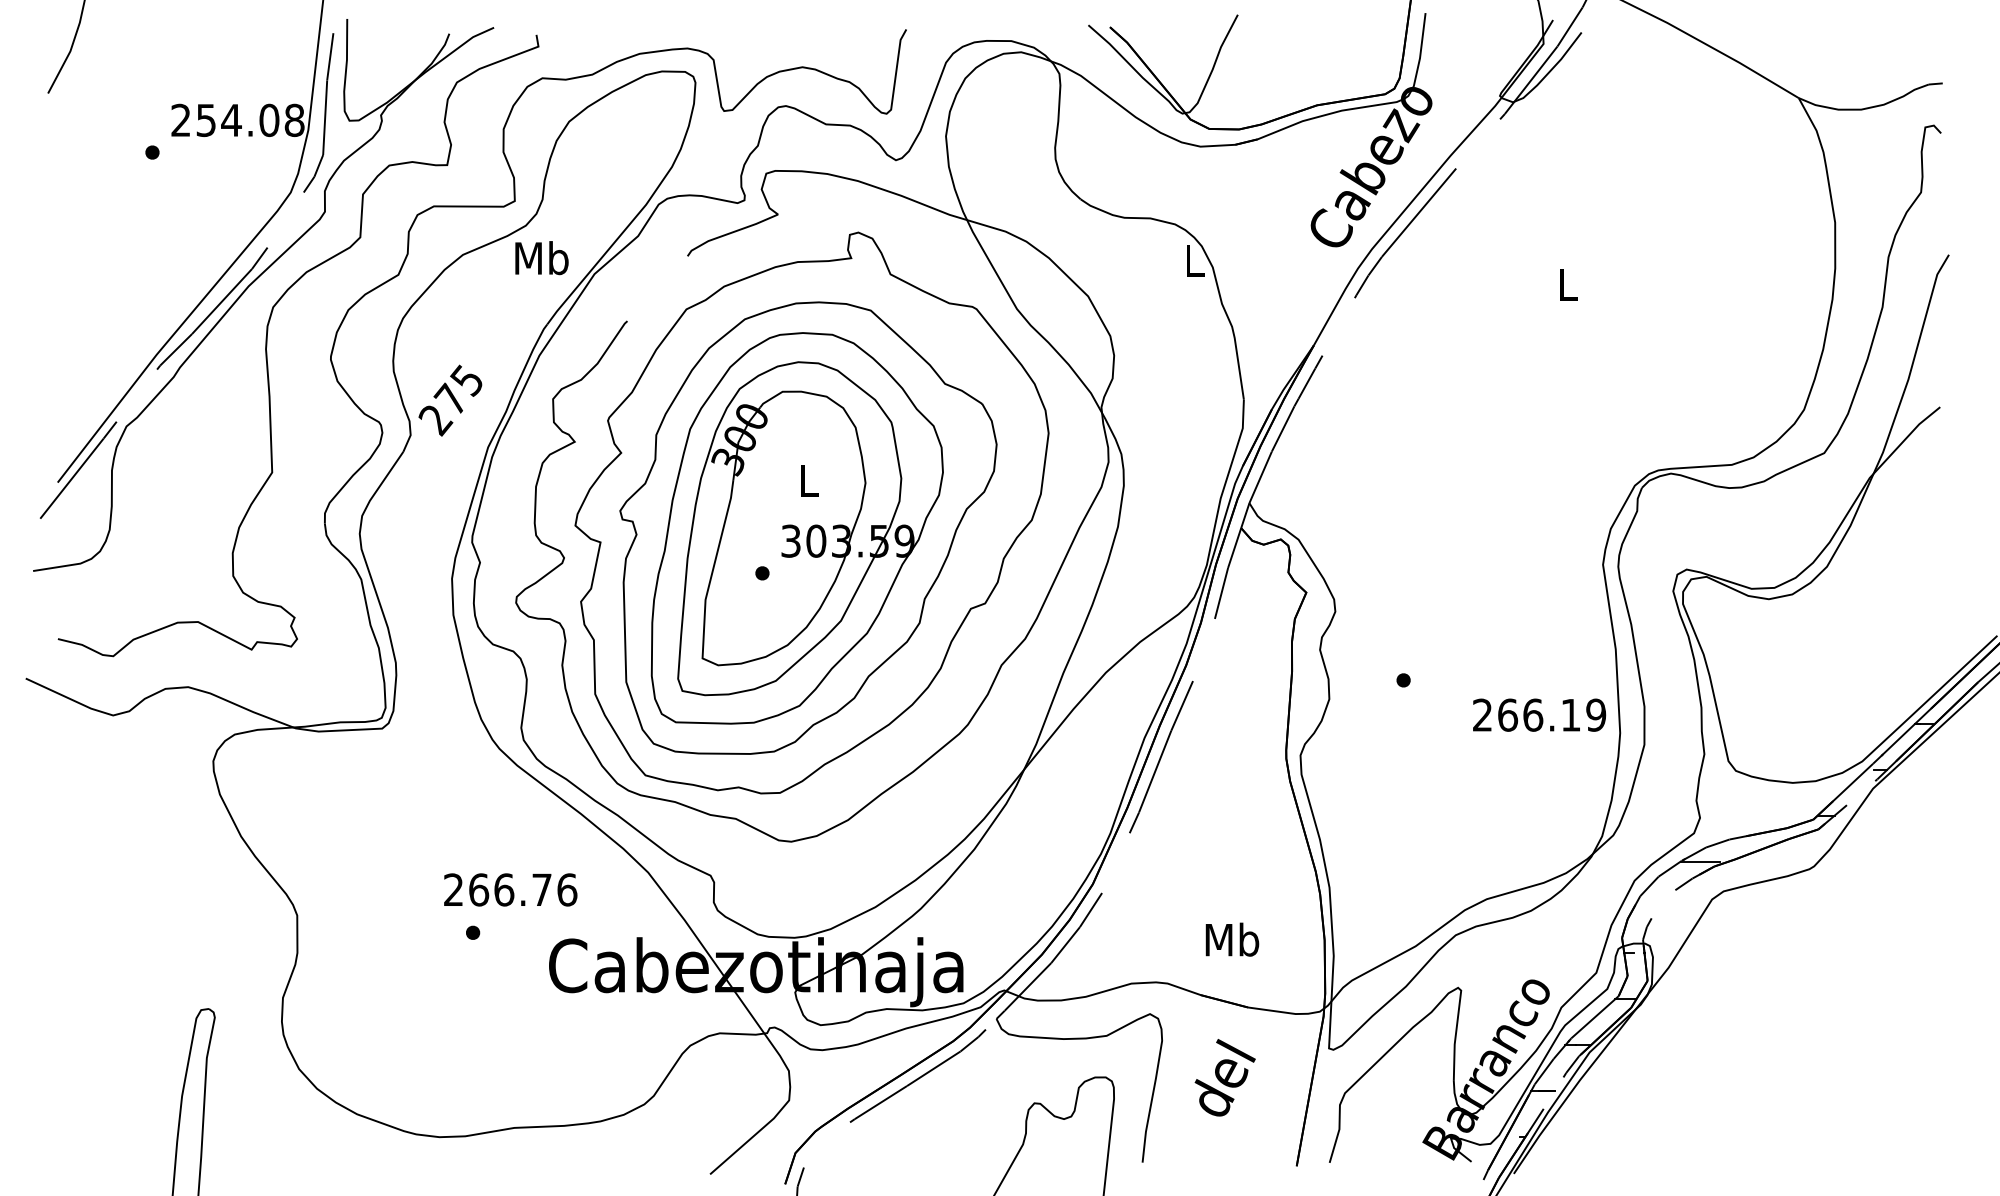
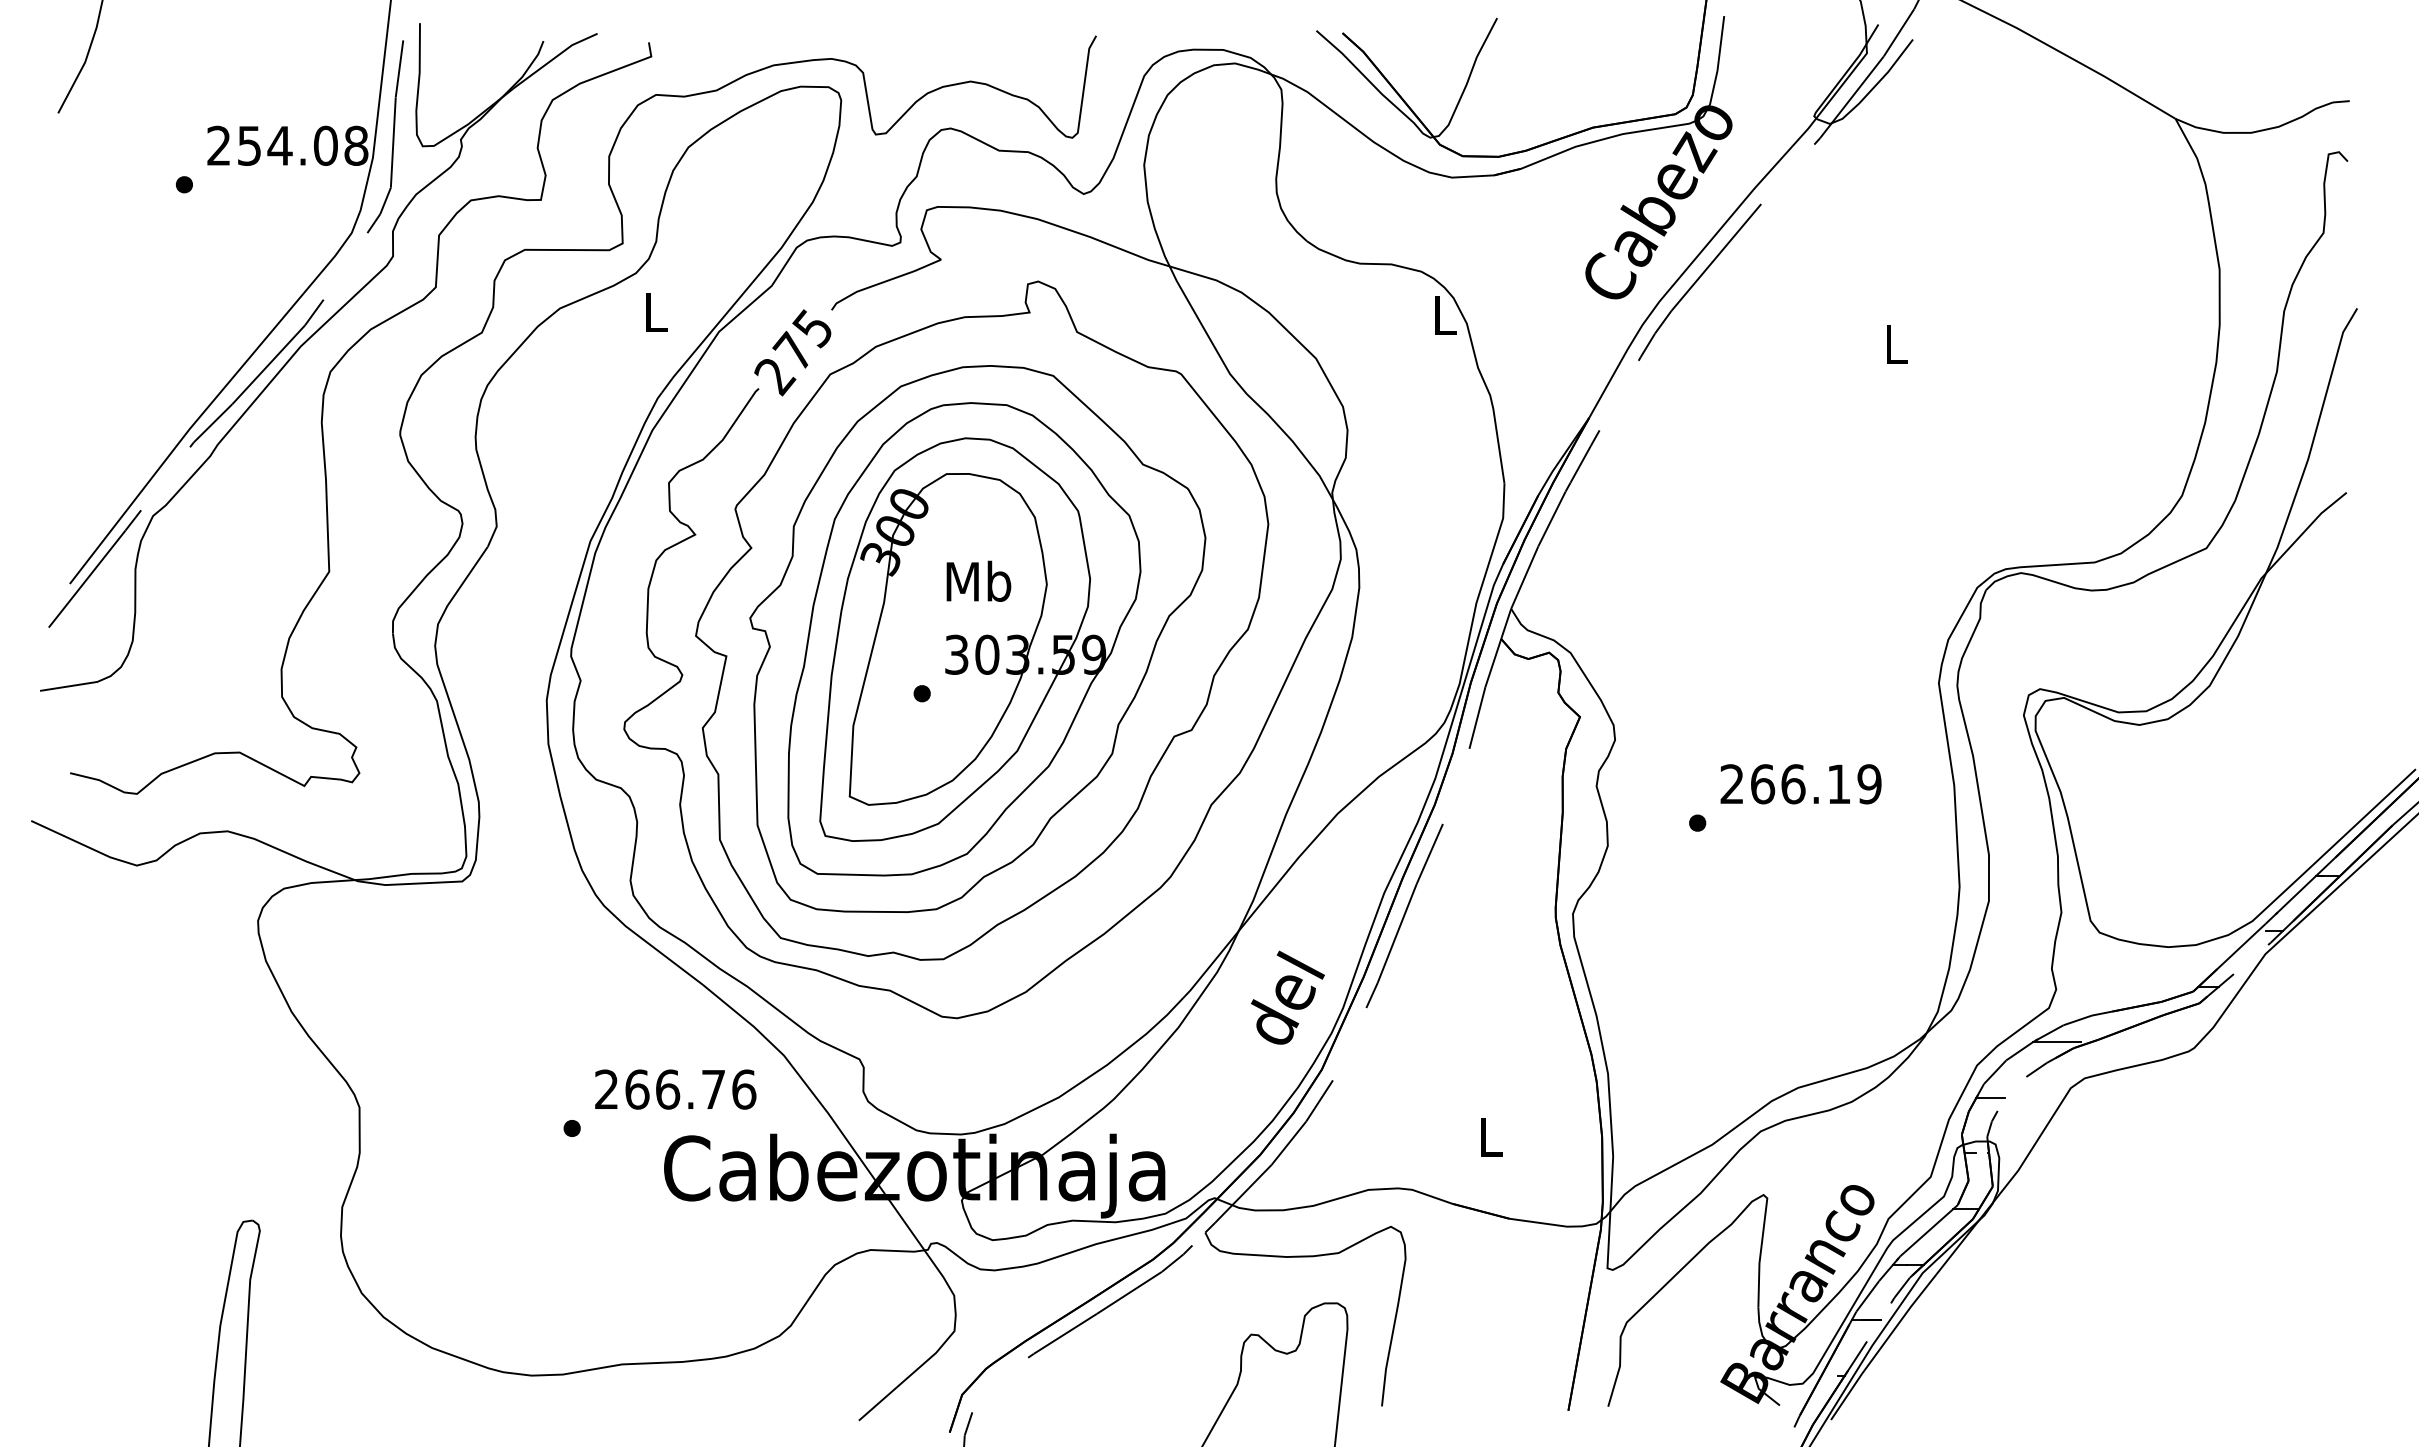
text: (541, 257) -> (655, 311), Mb -> L
text: (450, 400) -> (792, 352), moved
text: (809, 479) -> (978, 580), L -> Mb
text: (1539, 715) -> (1800, 784), moved
text: (510, 889) -> (675, 1089), moved
line: (1645, 907) -> (1990, 1097), added
text: (1232, 939) -> (1490, 1136), Mb -> L
text: (1224, 1077) -> (1287, 997), moved

